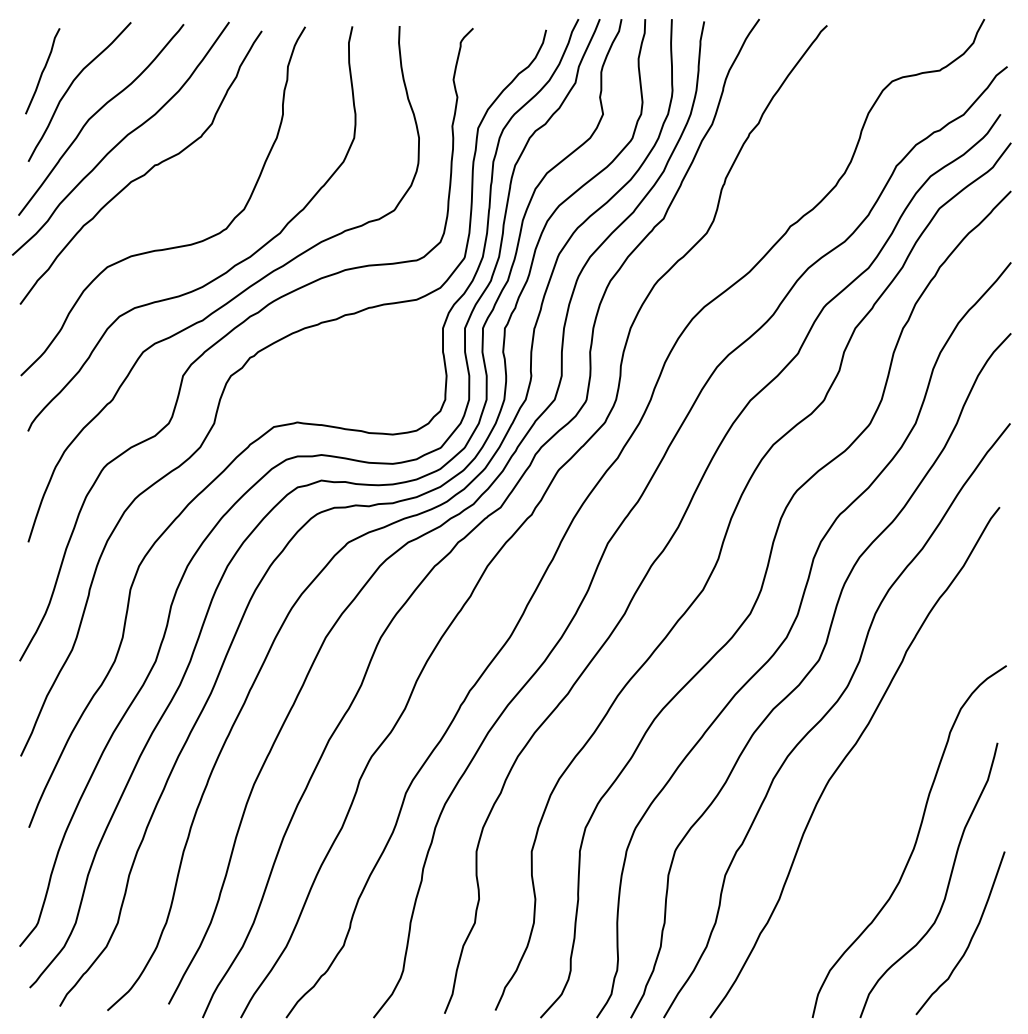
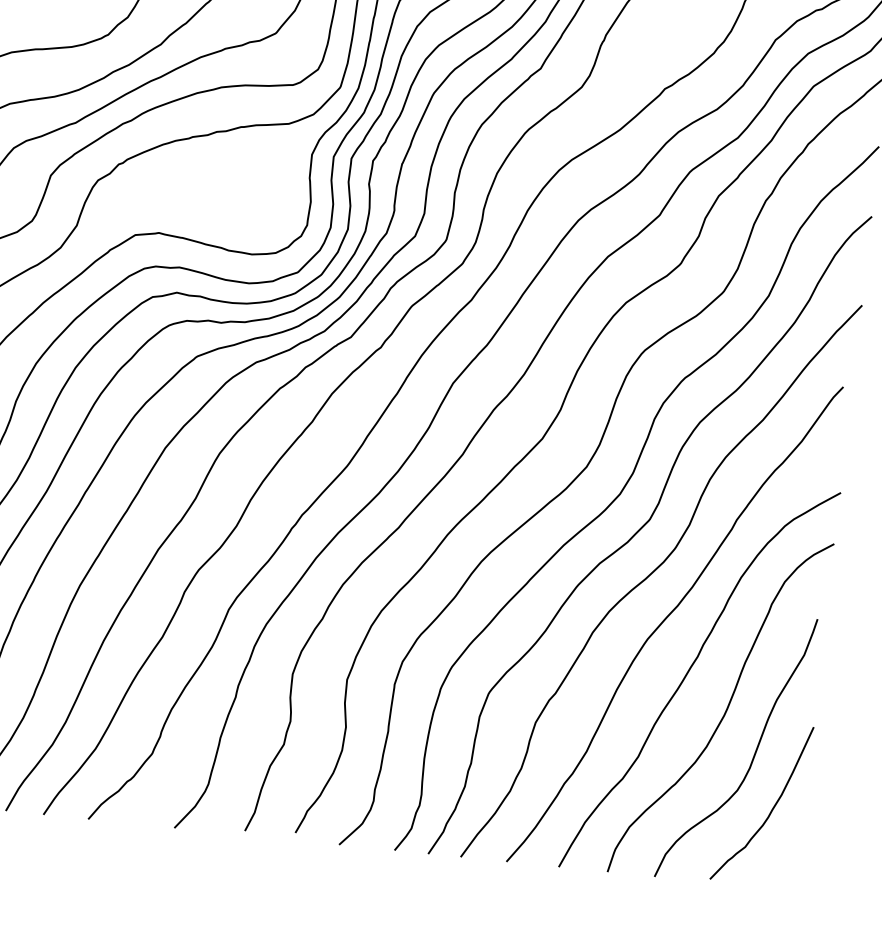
curve: (873, 810) -> (688, 673), added

